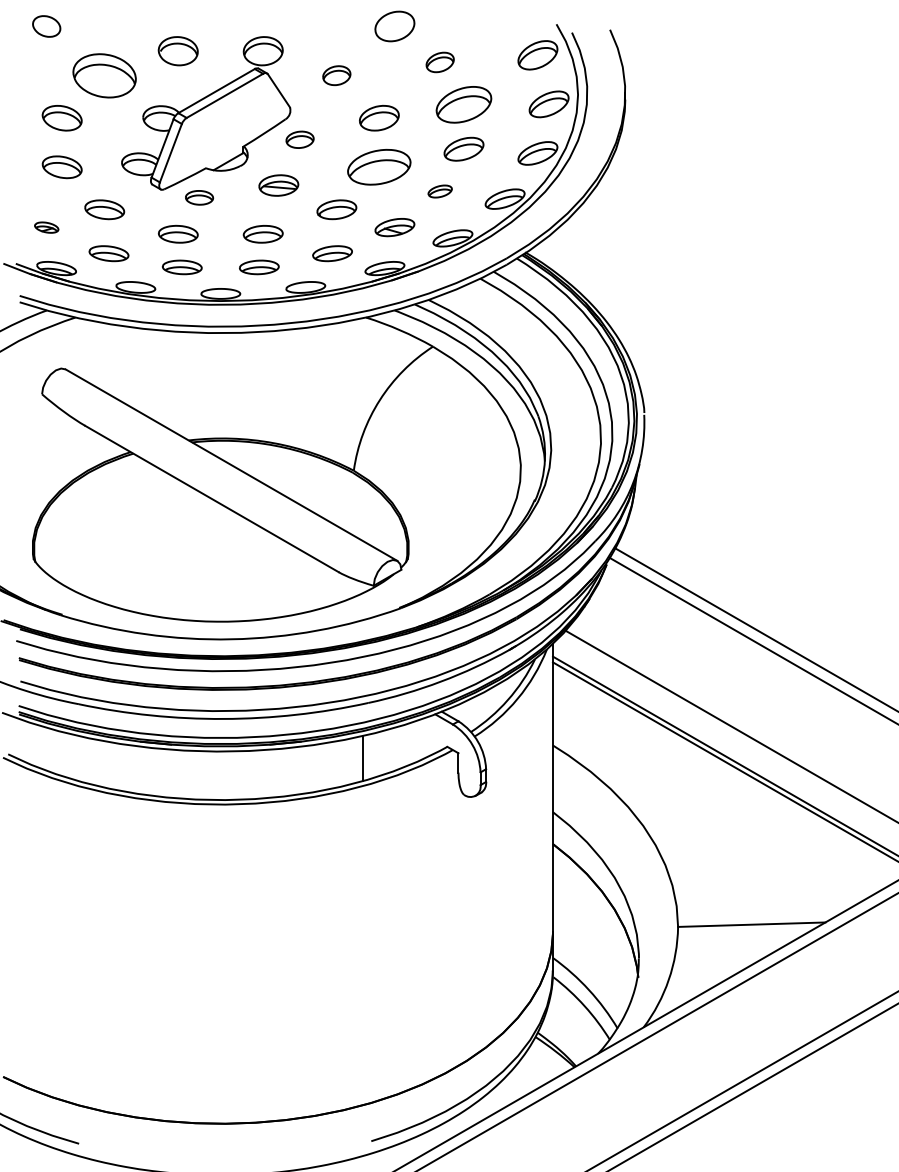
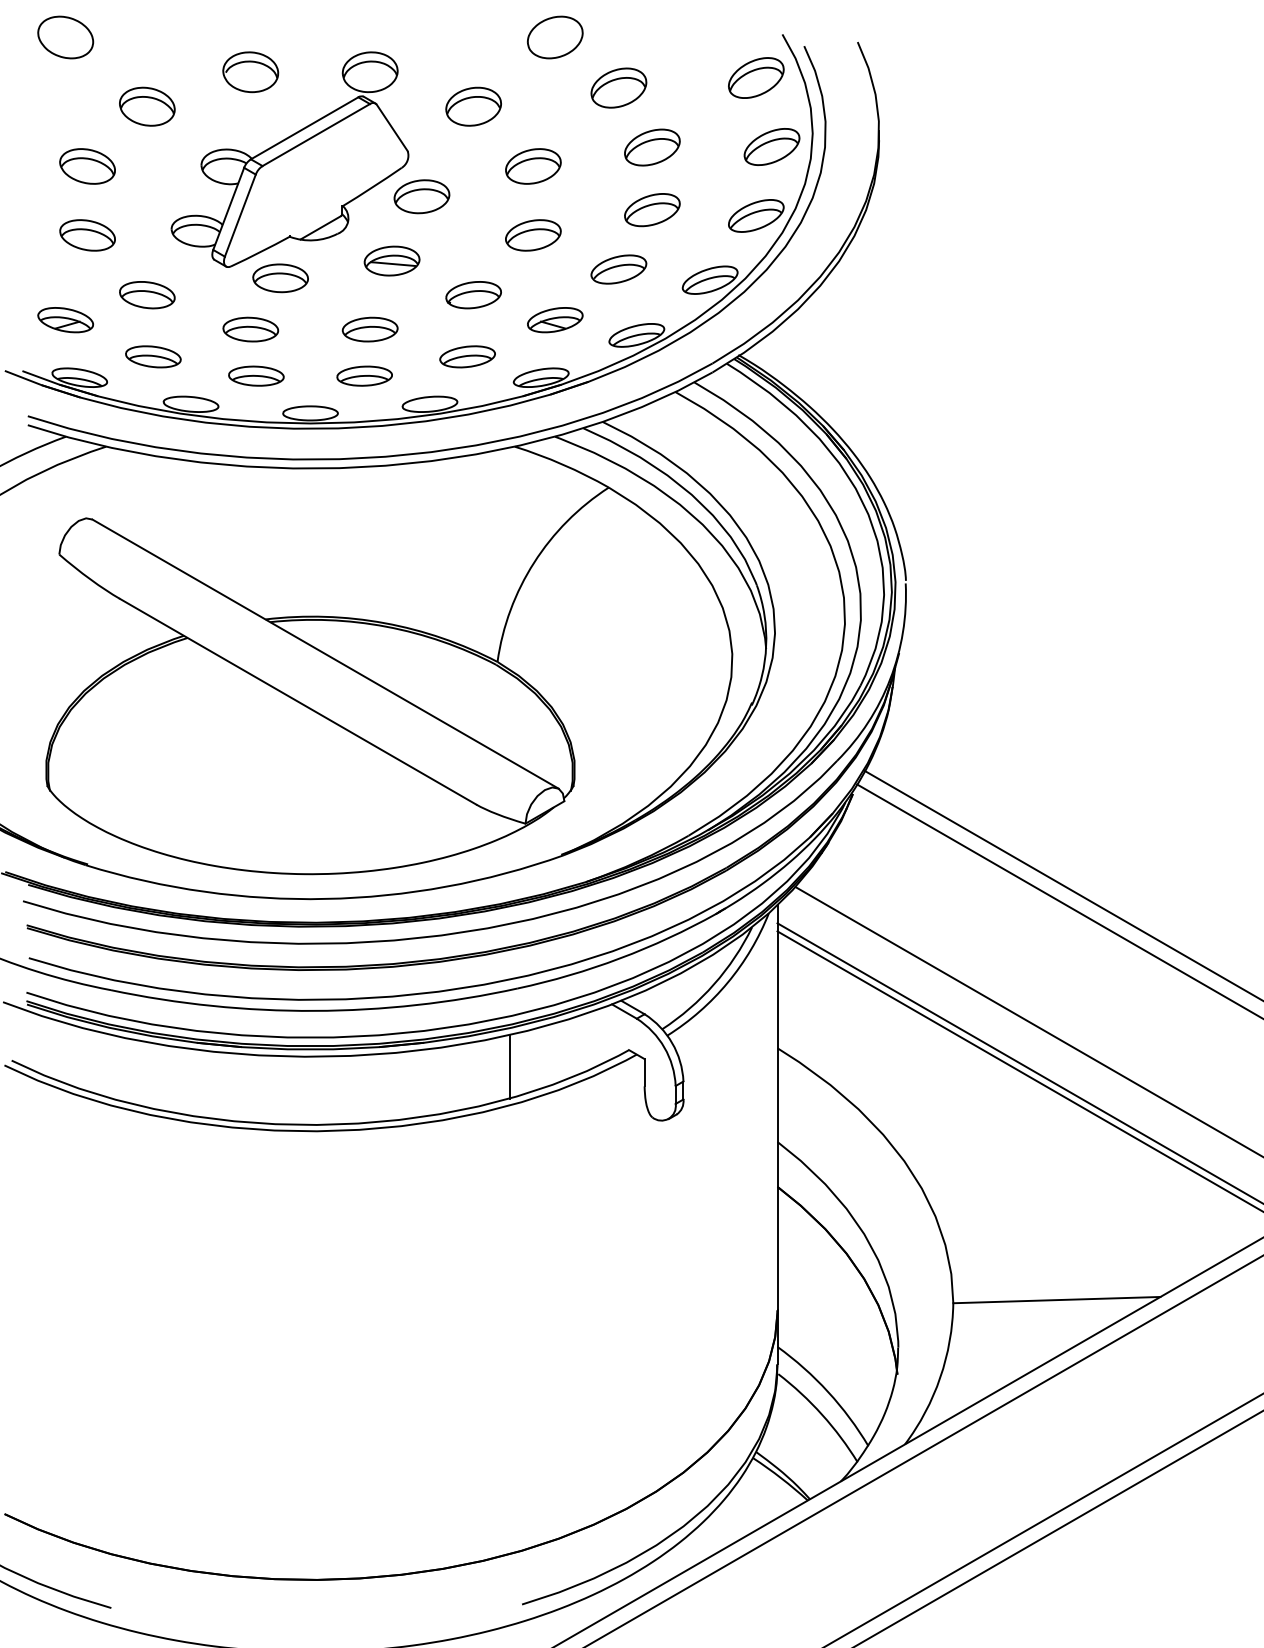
part: (46, 26) -> (65, 37), size x1.43
part: (439, 62) -> (618, 87), size x1.43
part: (104, 75) -> (147, 106), size x0.62
part: (336, 75) -> (473, 106), size x1.43
part: (464, 104) -> (652, 147), size x0.71
part: (299, 139) -> (421, 196), size x1.43
part: (379, 167) -> (533, 235), size x0.62
part: (439, 191) -> (618, 269), size x1.67
part: (199, 197) -> (280, 278), size x1.43
part: (46, 227) -> (65, 320), size x1.67

